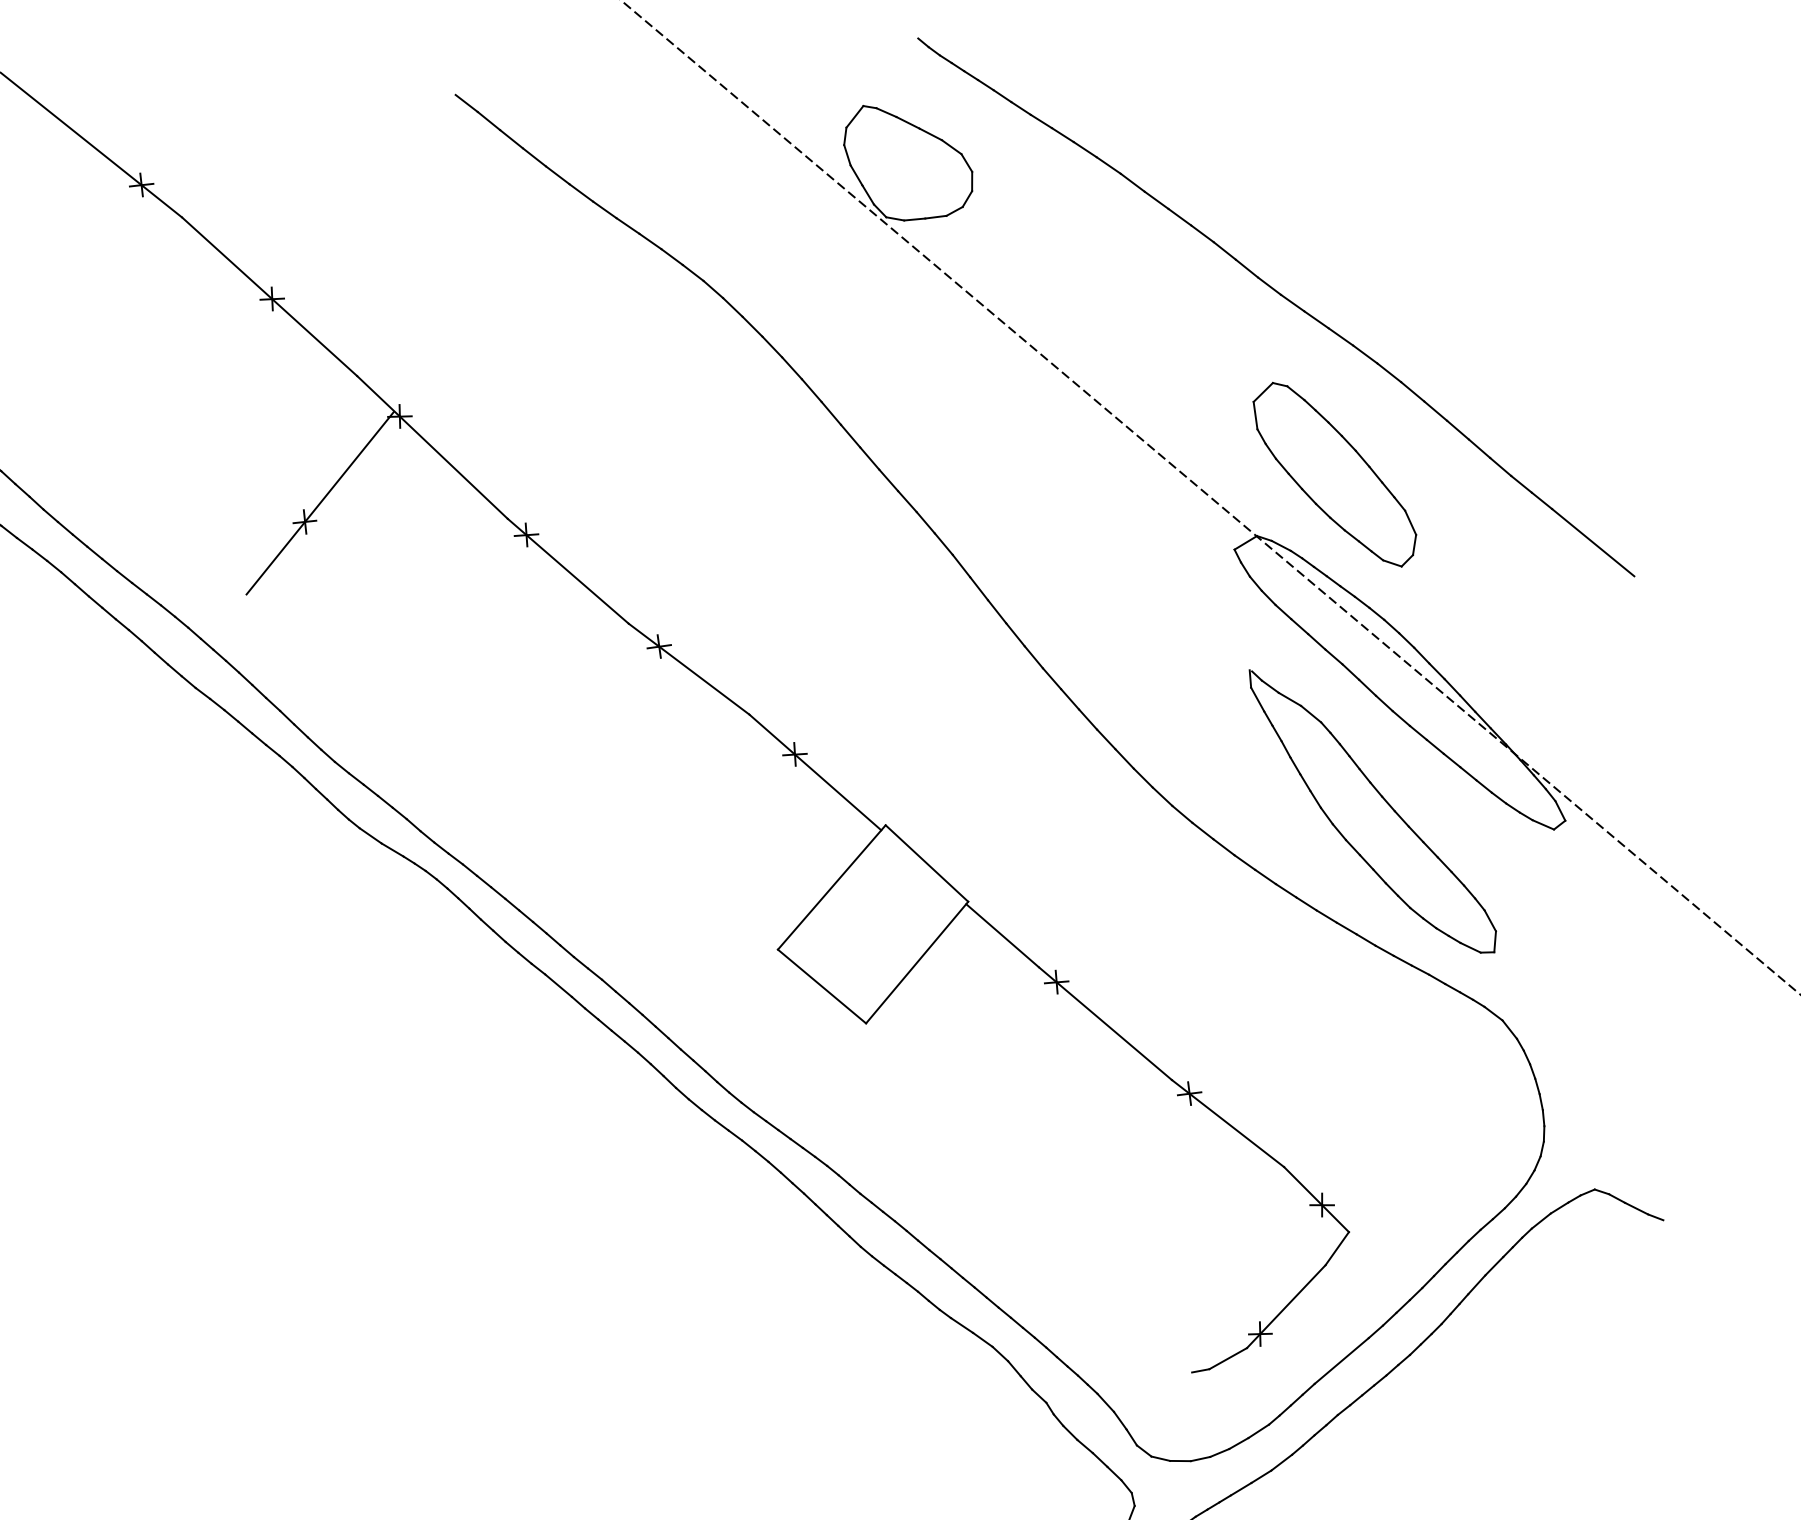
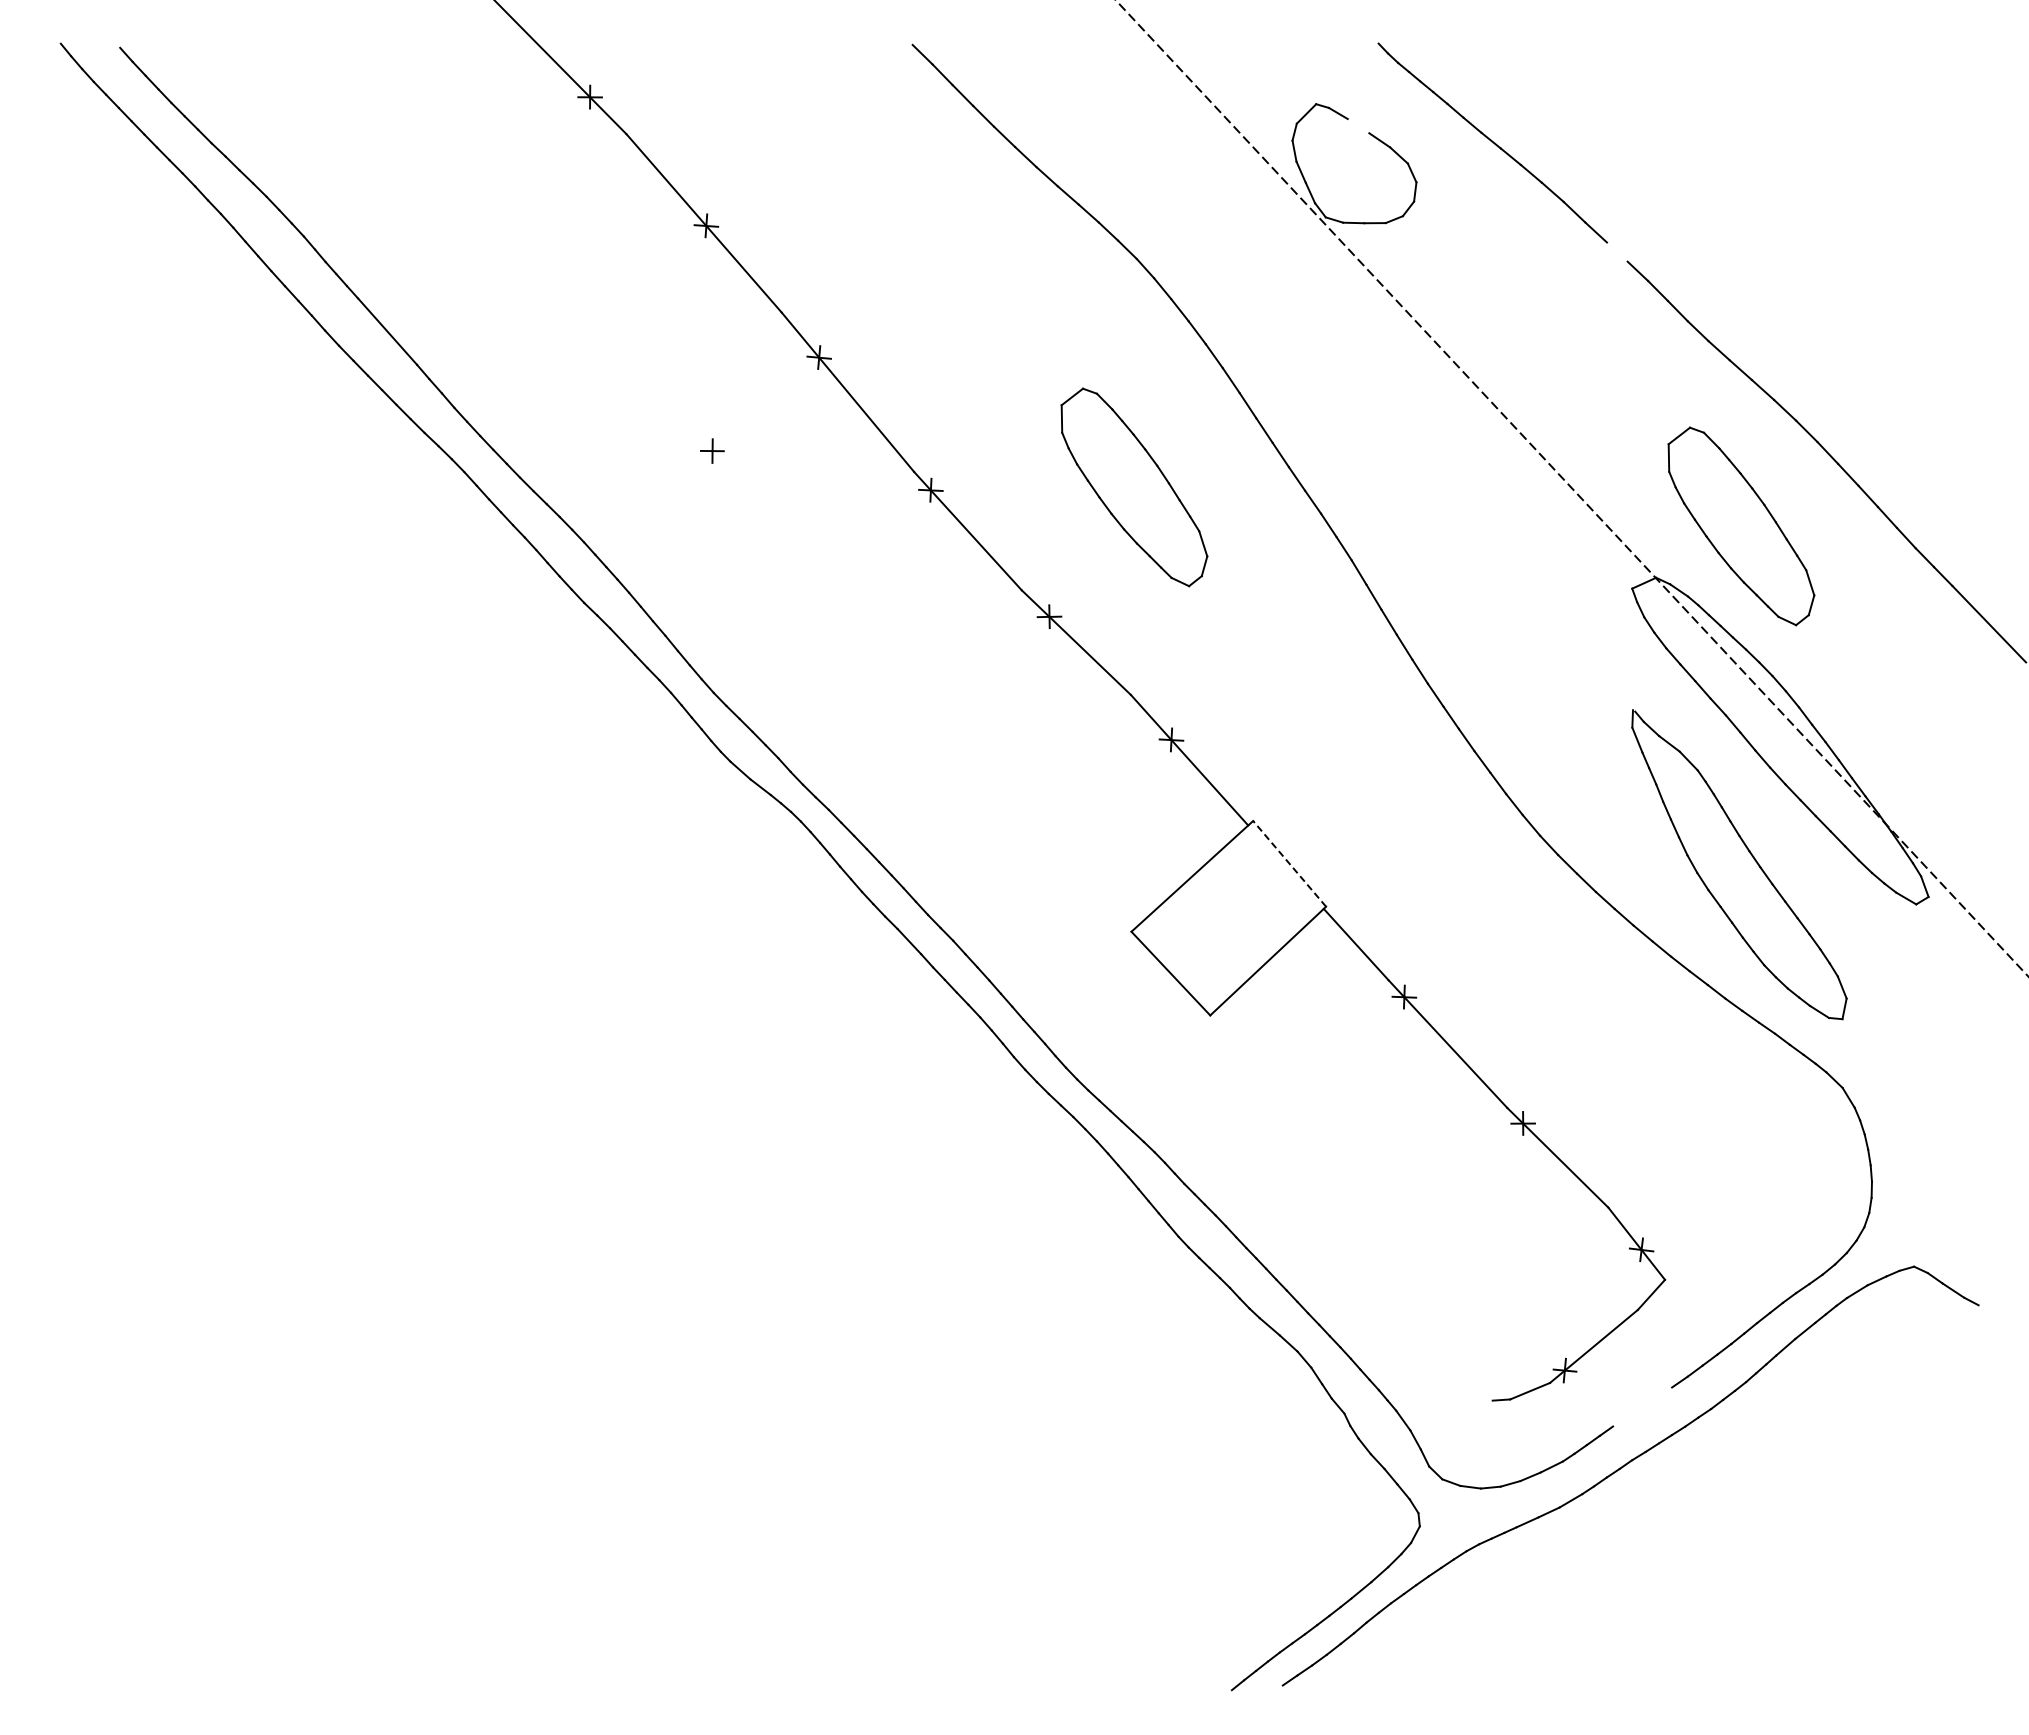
line: (908, 123) -> (1358, 126), removed
line: (1180, 216) -> (1617, 251), removed
line: (319, 503) -> (729, 434), removed
part: (728, 508) -> (1134, 487), added
line: (926, 863) -> (1289, 863), solid -> dashed
line: (1341, 1360) -> (1642, 1406), removed

